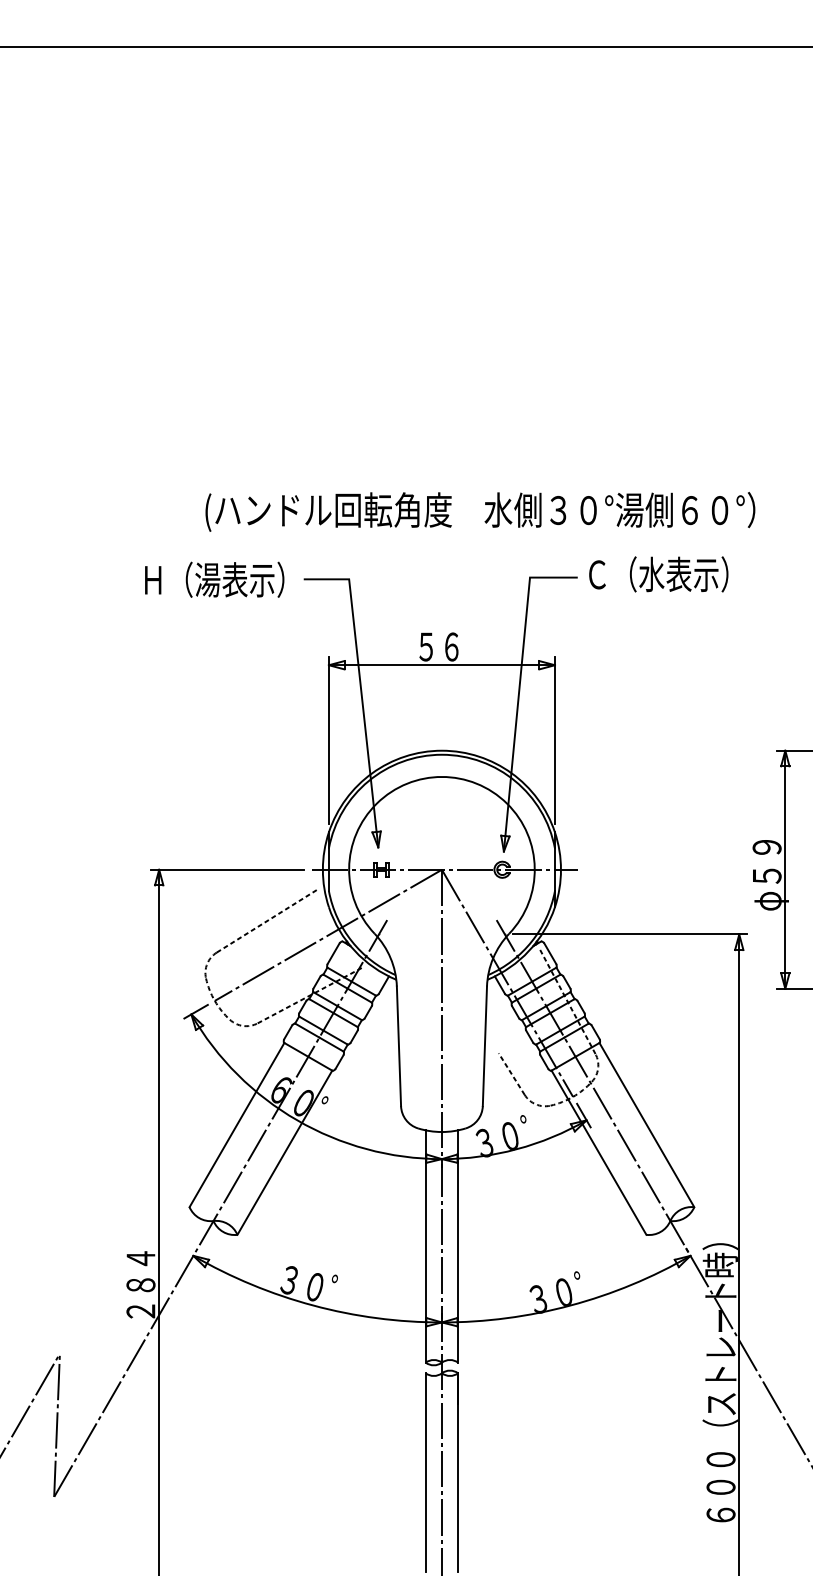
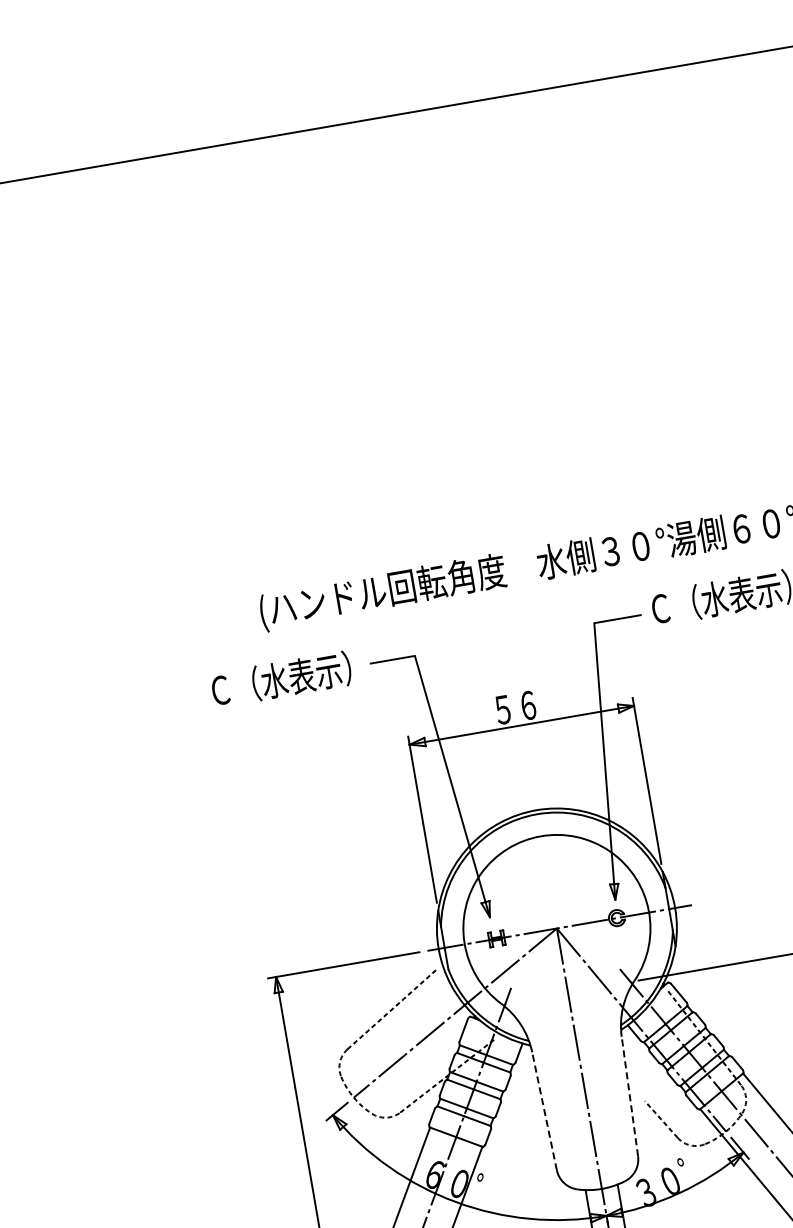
text: (182, 579) -> (249, 684), Ｈ（湯表示） -> Ｃ（水表示）
line: (398, 1046) -> (544, 1111), solid -> dashed
line: (484, 1046) -> (629, 1096), solid -> dashed

